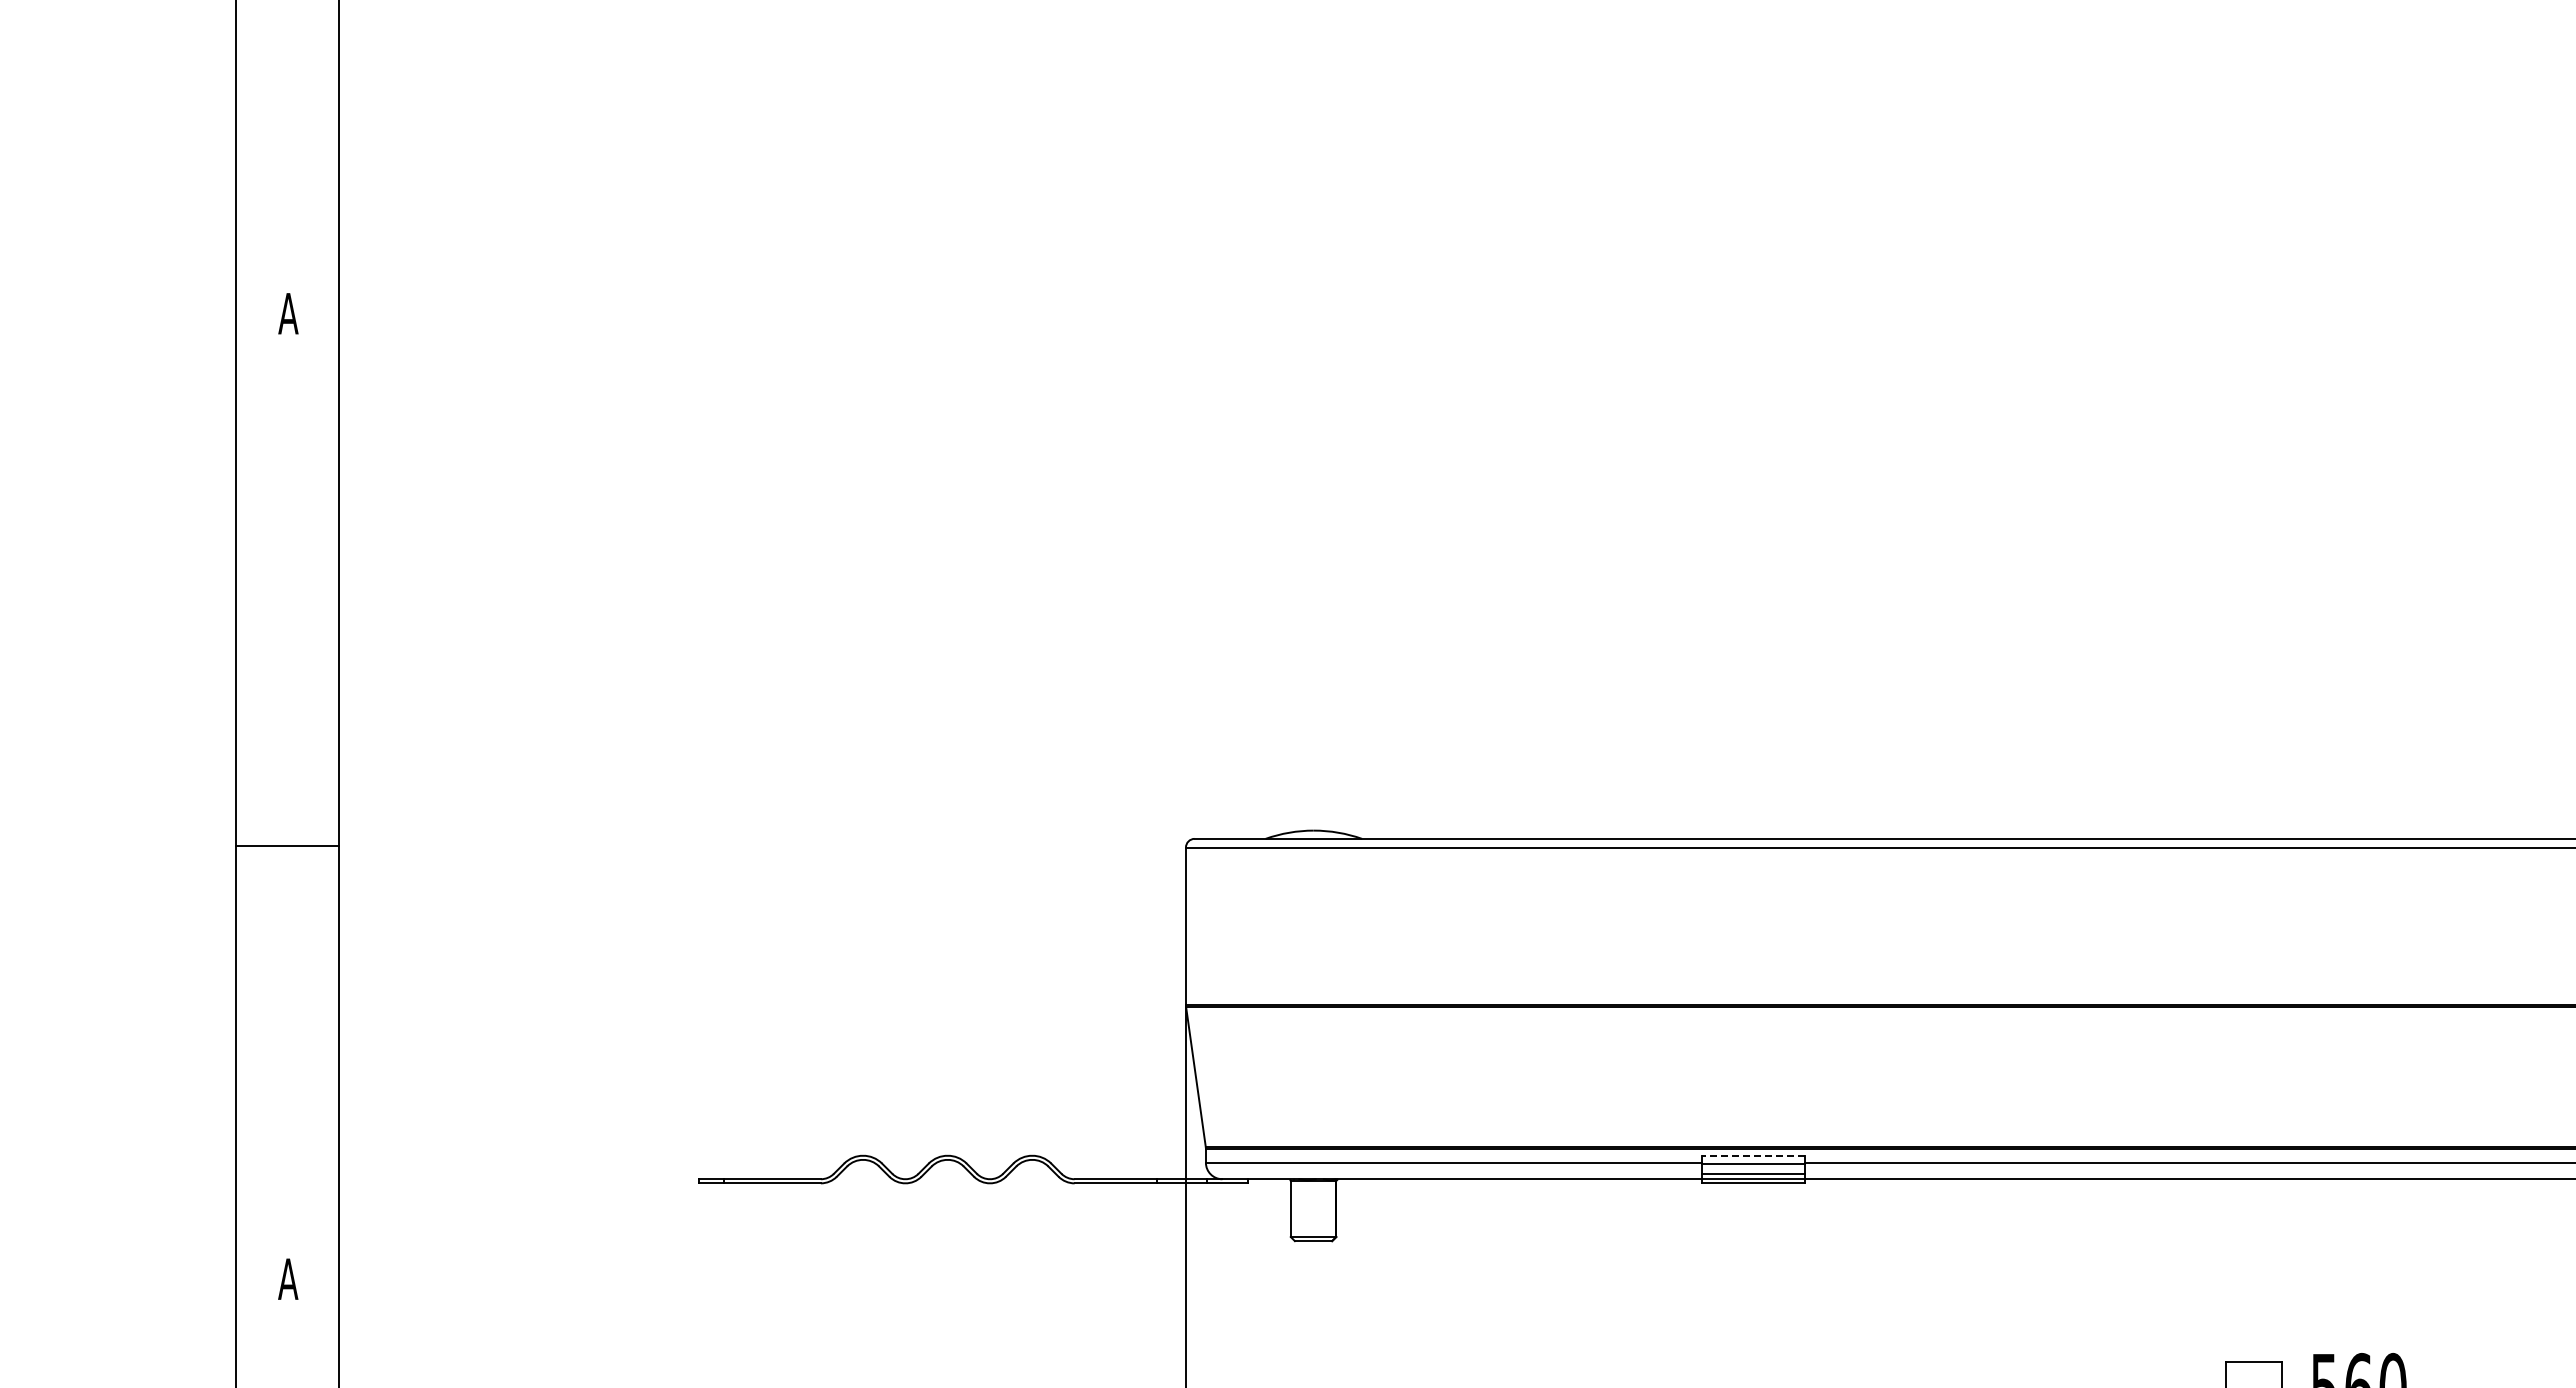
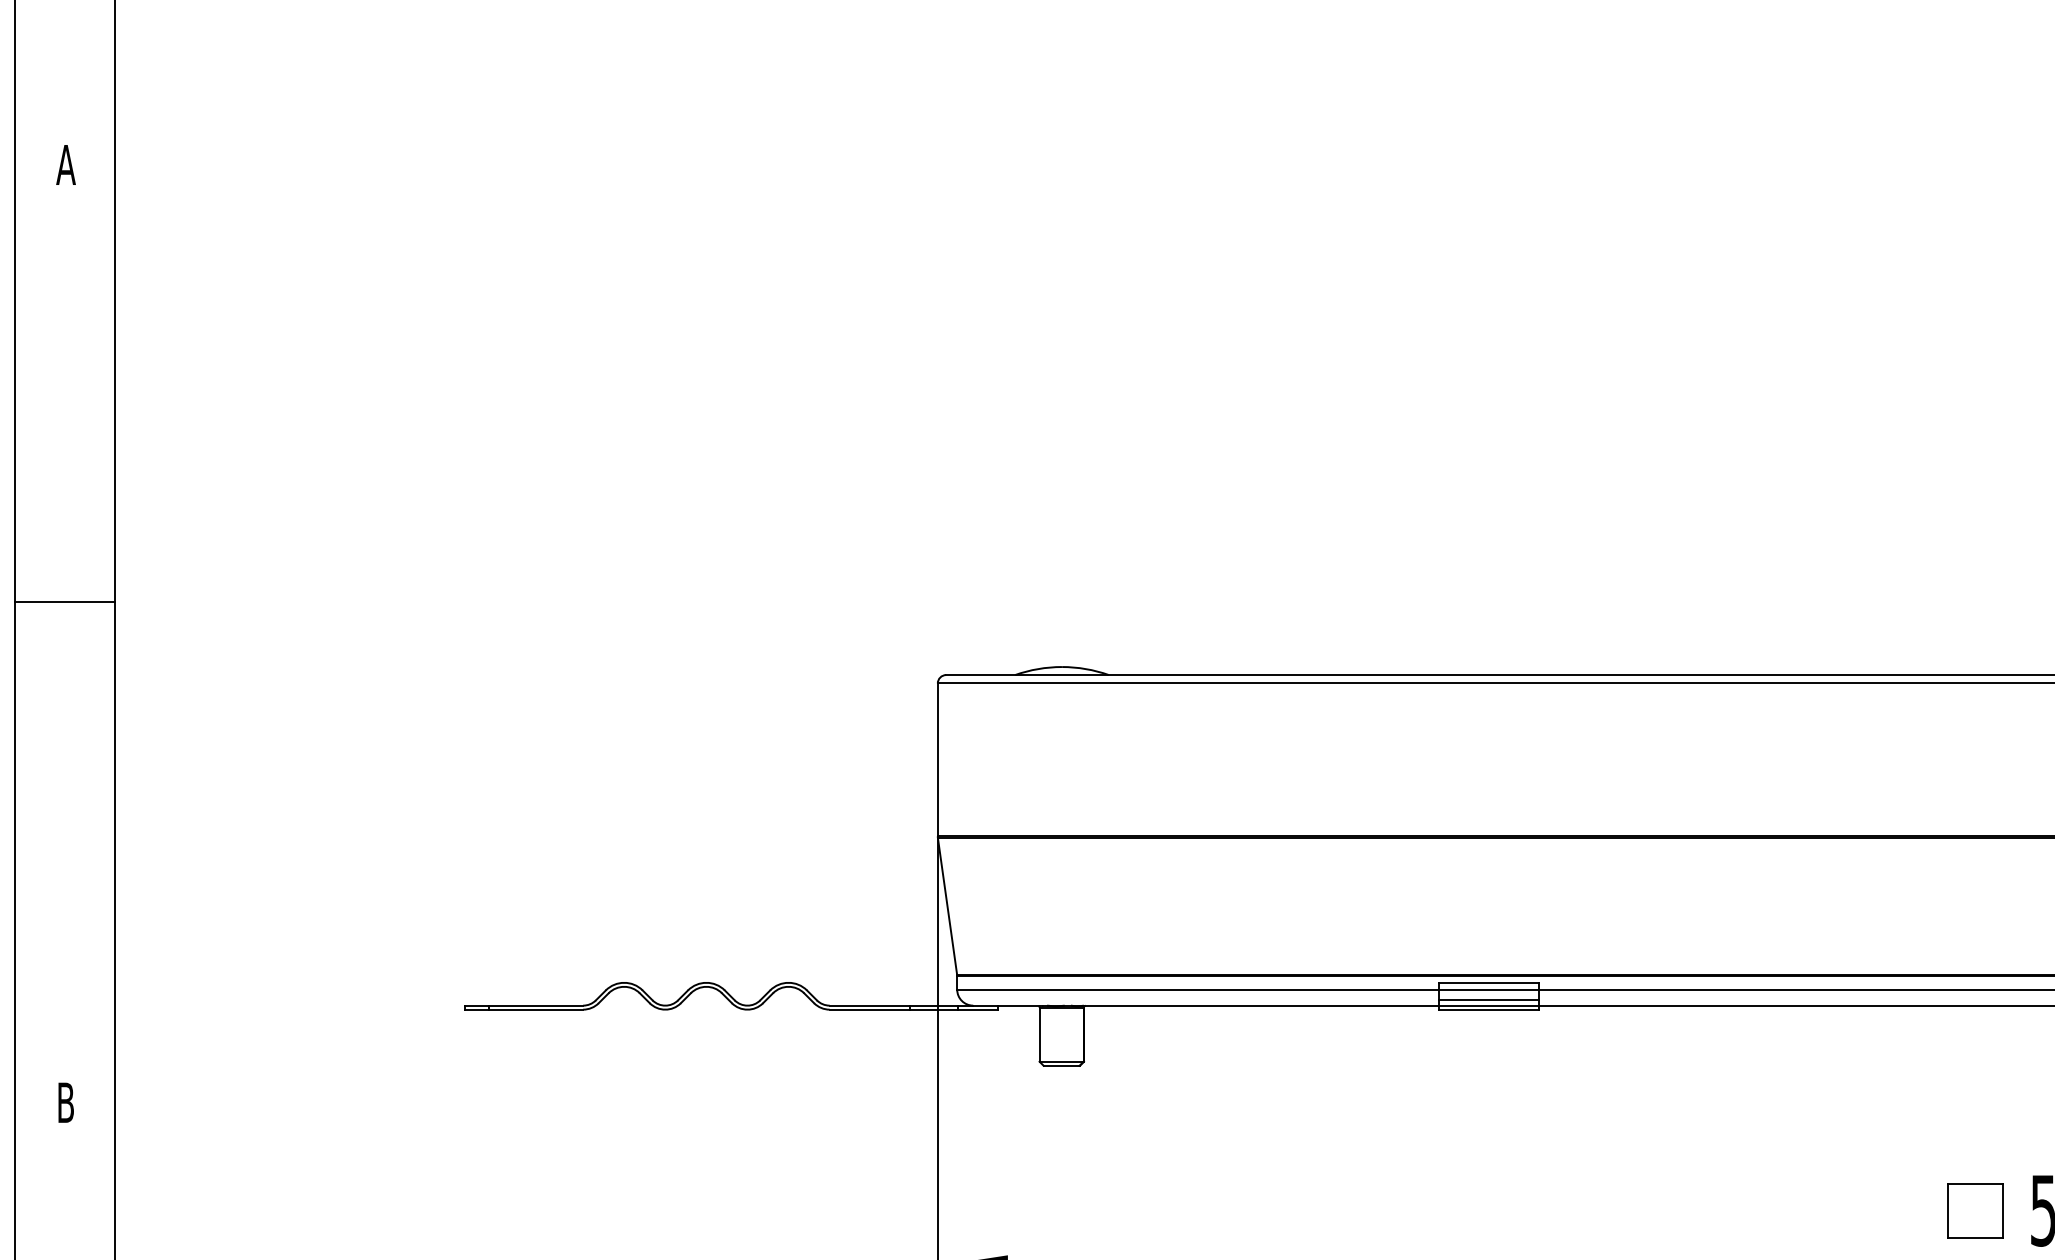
line: (286, 846) -> (64, 601), moved
line: (1753, 1155) -> (1489, 982), dashed -> solid
text: (288, 1278) -> (66, 1102), A -> B

